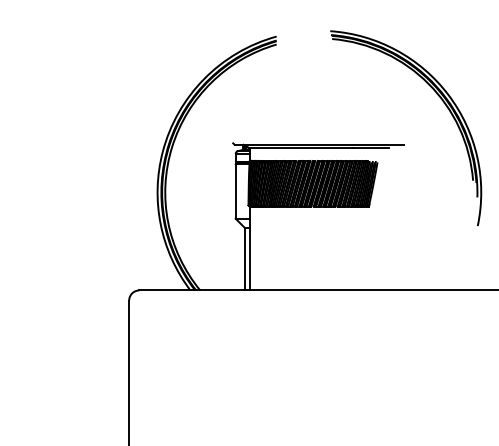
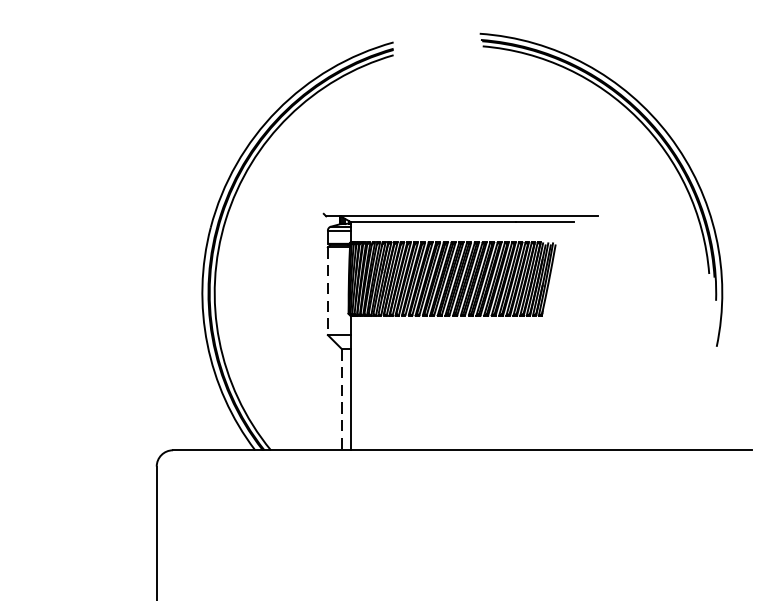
line: (235, 192) -> (327, 292), solid -> dashed
line: (244, 259) -> (341, 400), solid -> dashed

